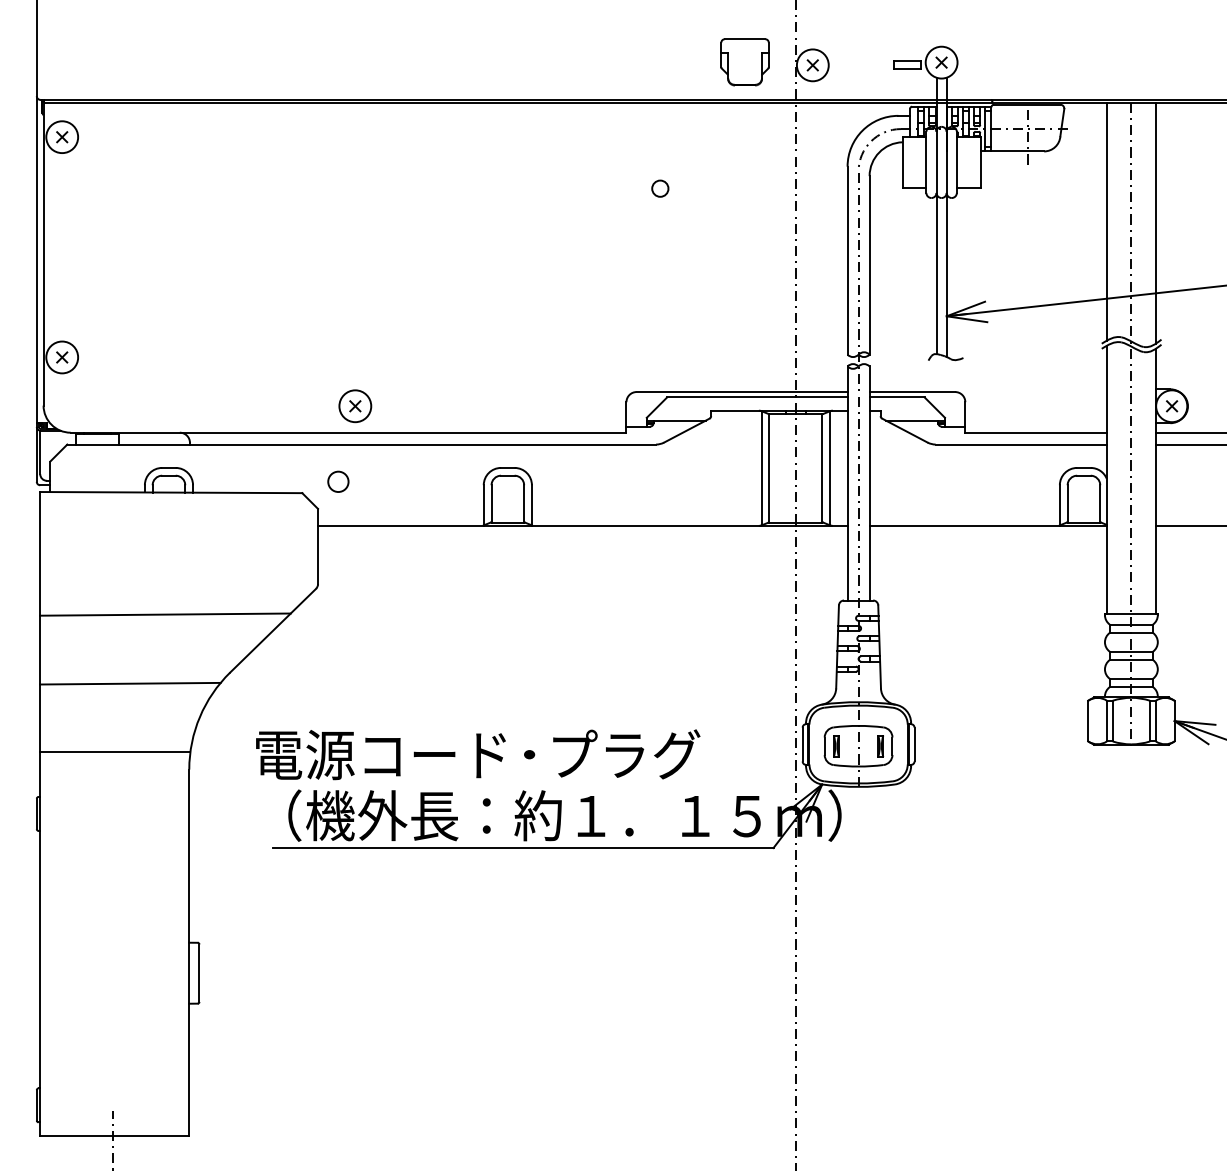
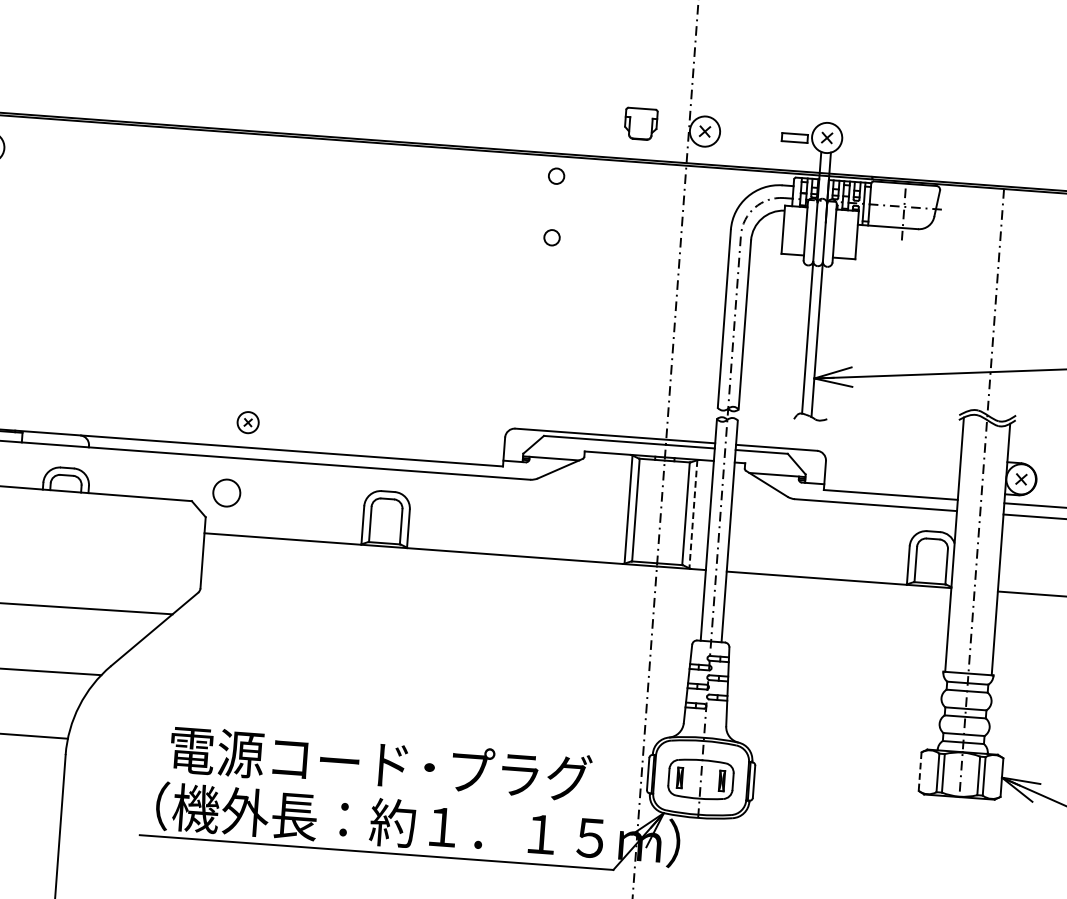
part: (744, 62) -> (640, 124), size x0.7
circle: (660, 123) -> (556, 176), added
line: (1106, 221) -> (972, 299), removed
line: (1155, 222) -> (1018, 304), removed
part: (355, 406) -> (248, 422), size x0.7
line: (830, 468) -> (693, 514), solid -> dashed
circle: (338, 481) -> (226, 492), size x1.4
line: (1088, 721) -> (920, 772), solid -> dashed
text: (478, 754) -> (381, 763), moved

